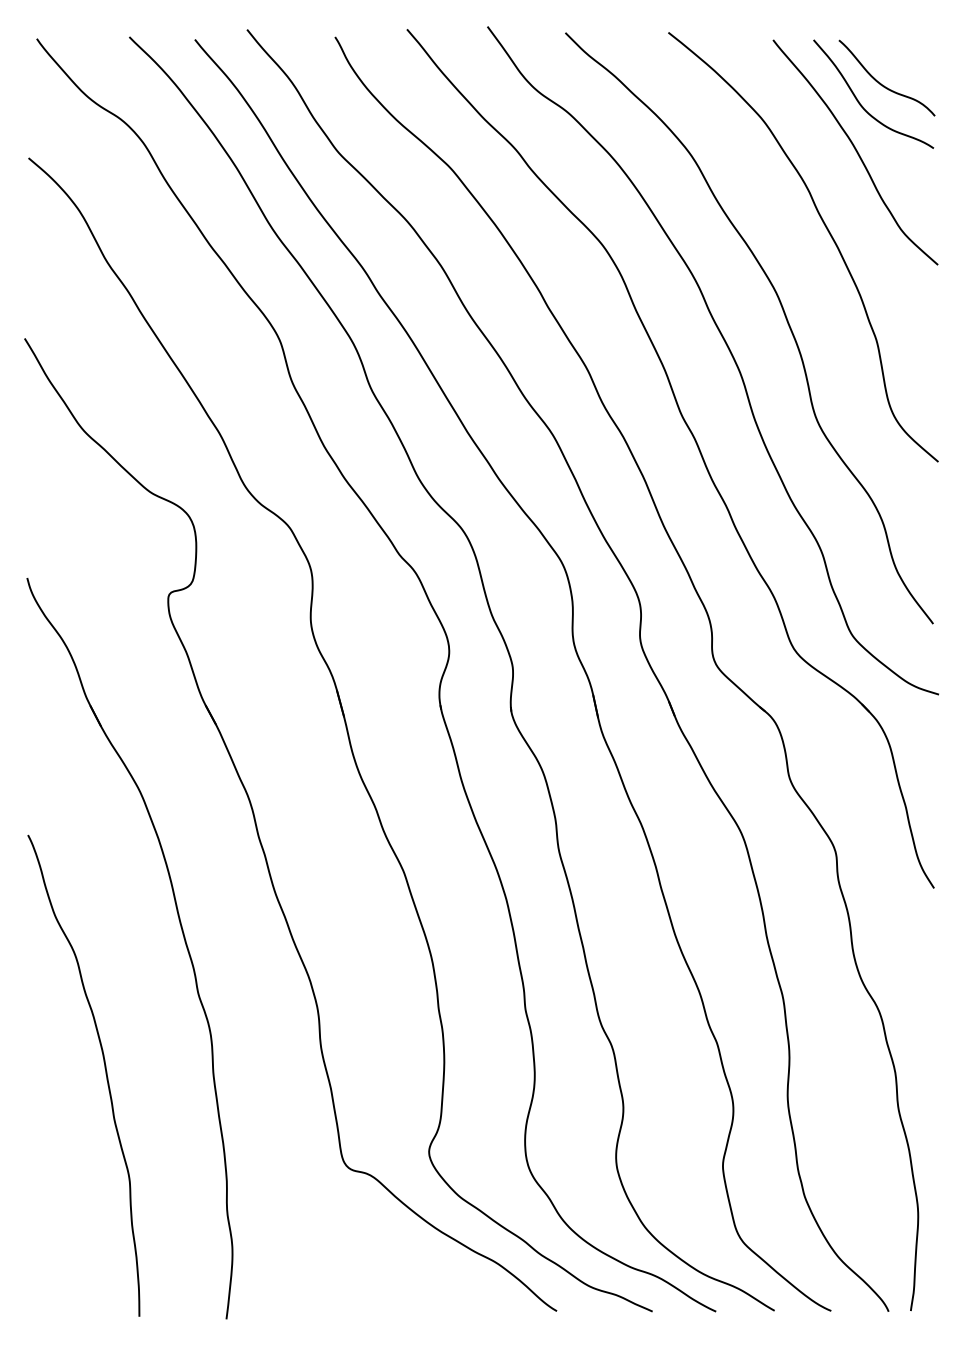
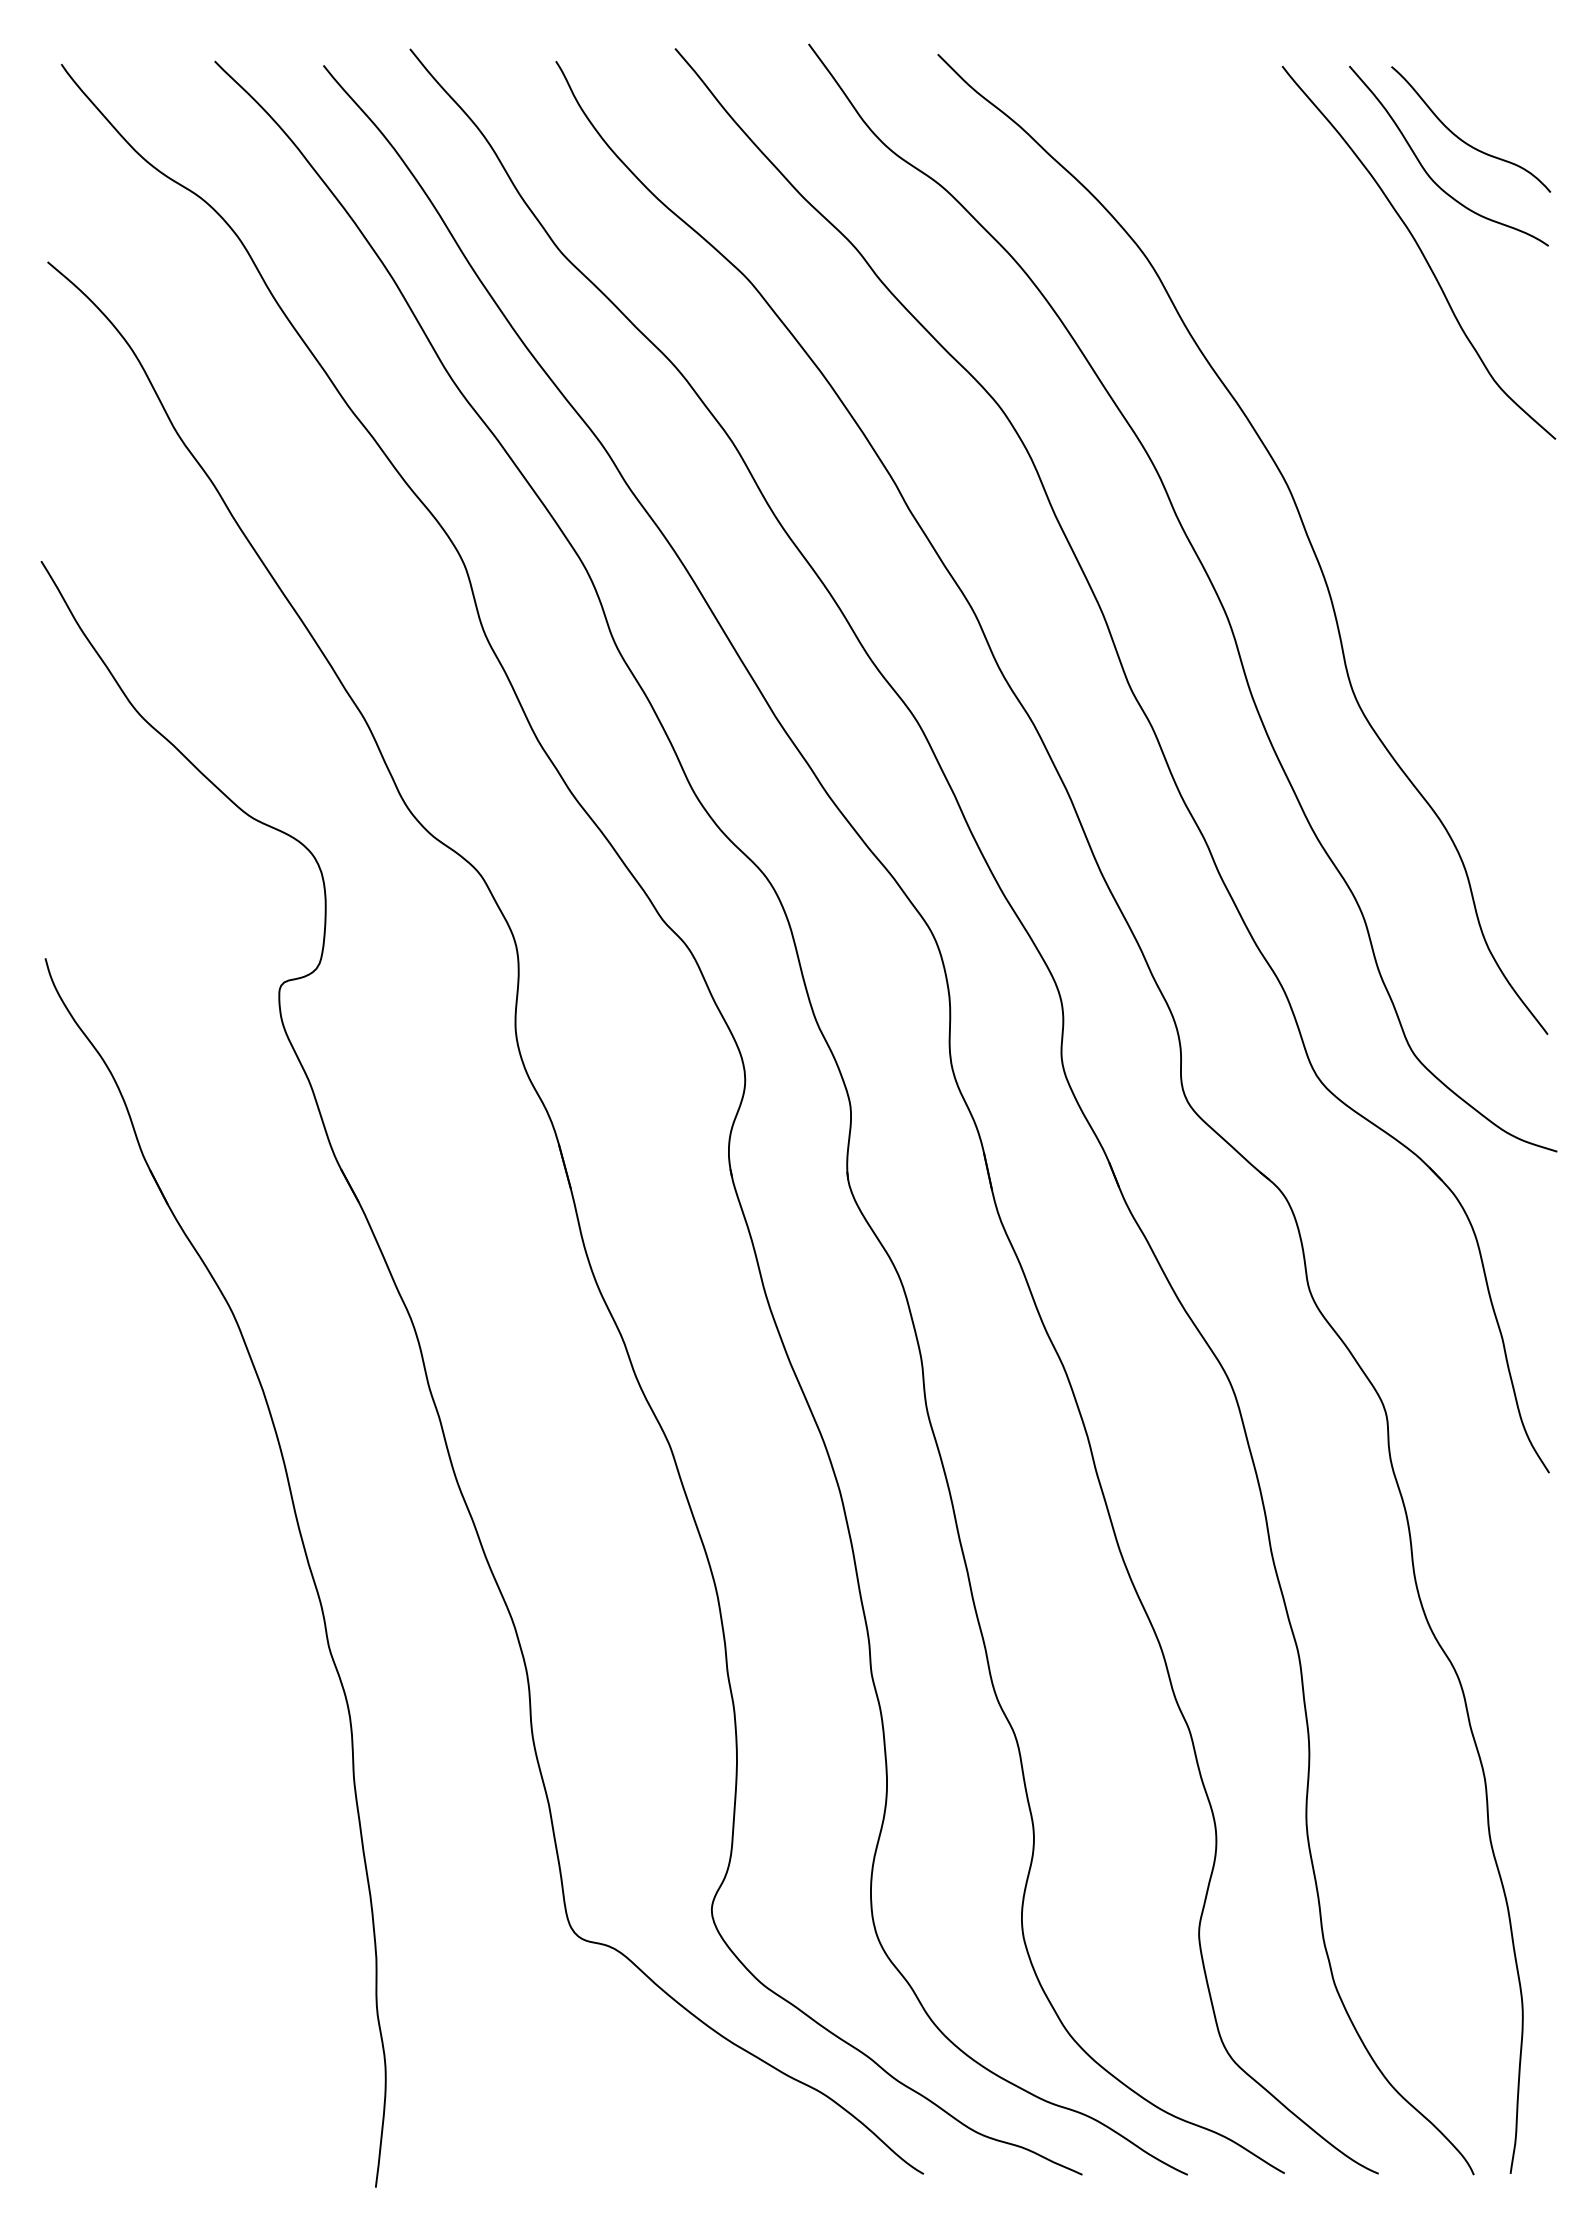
curve: (828, 233) -> (1374, 387), removed
curve: (105, 1074) -> (175, 1781), removed

